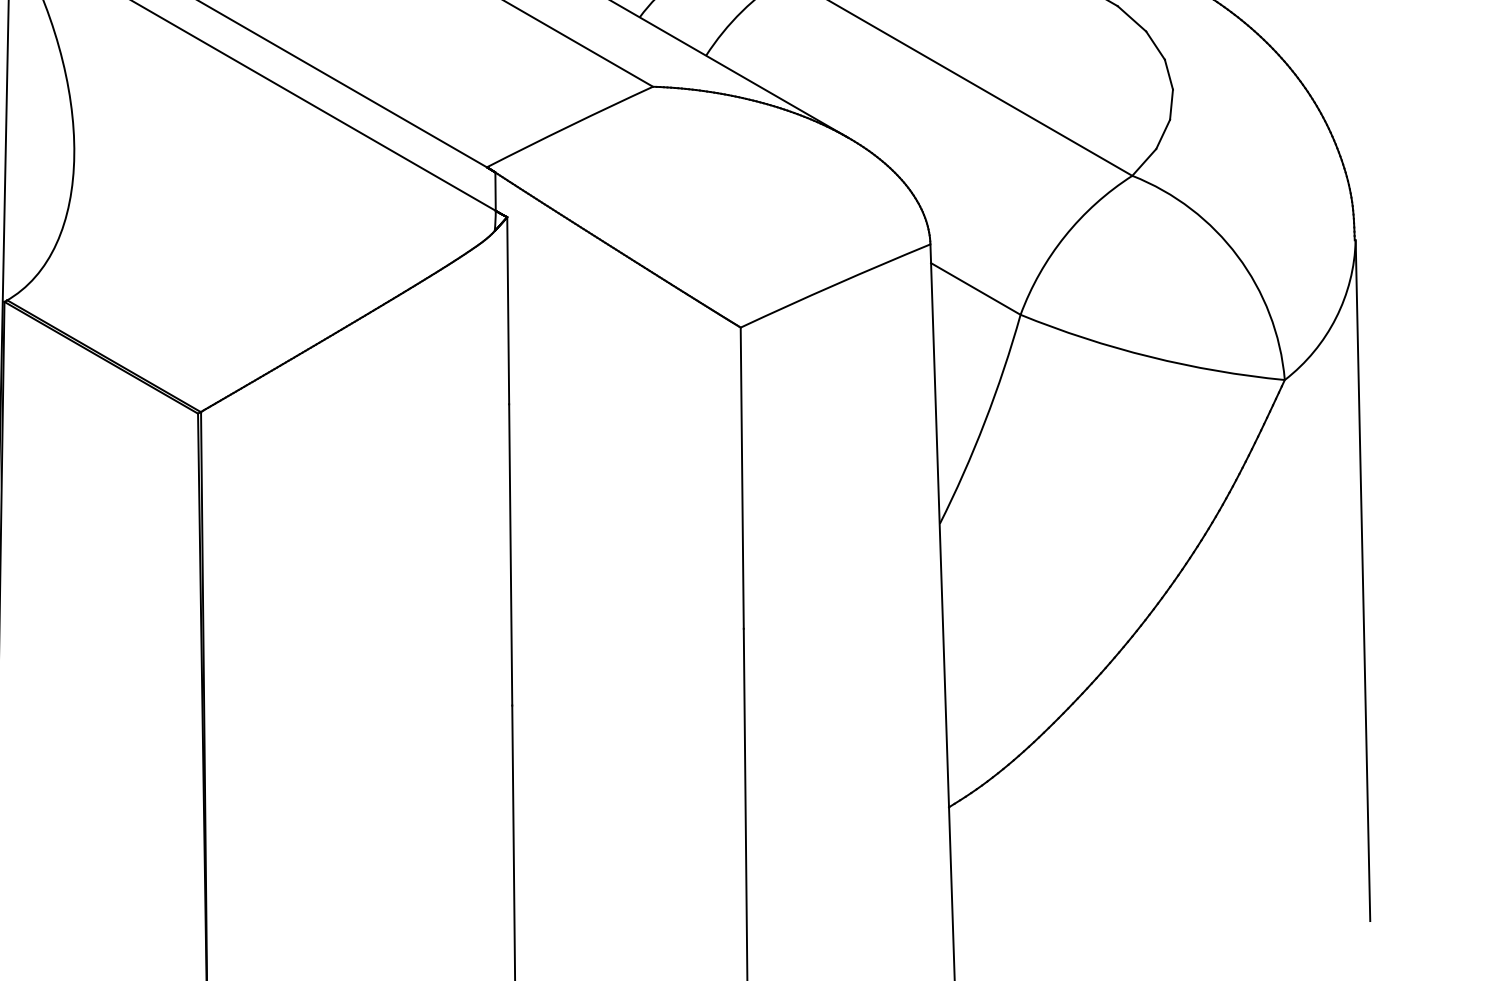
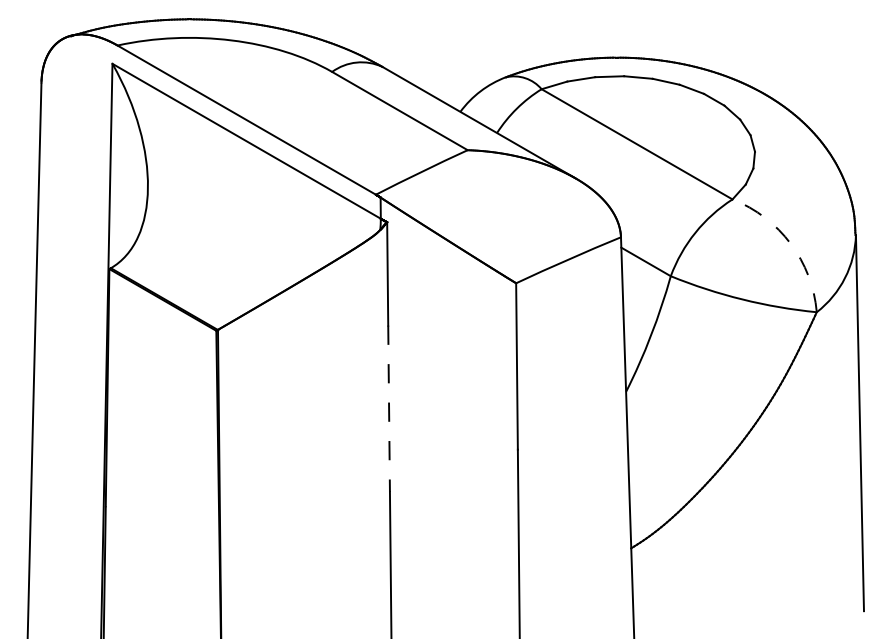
arc: (1237, 255) -> (790, 243), solid -> dashed
line: (511, 556) -> (389, 409), solid -> dashed

